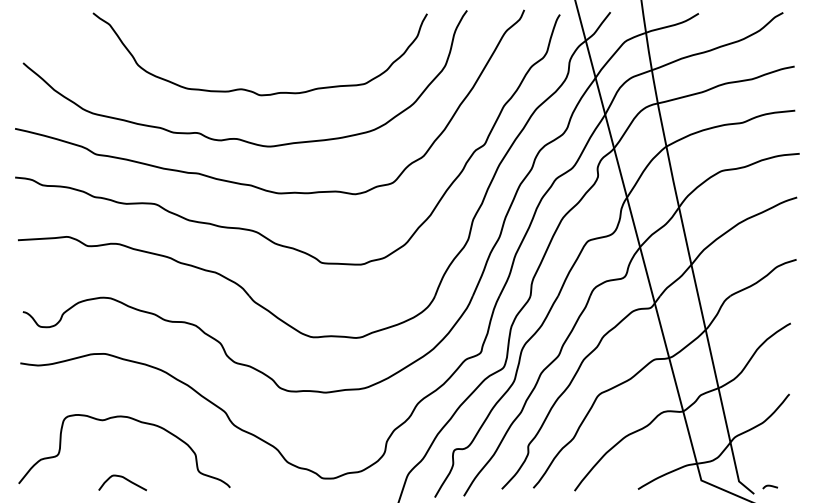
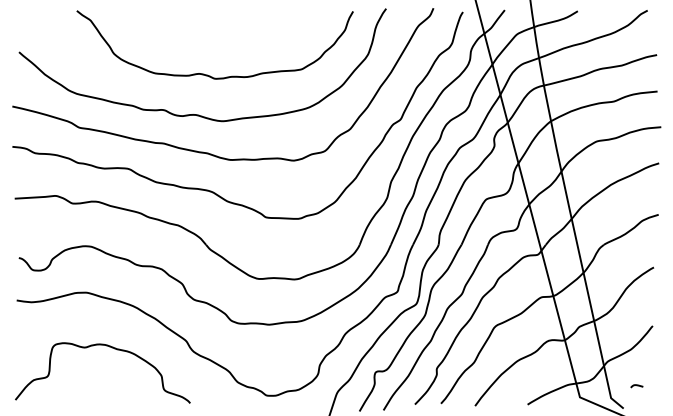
curve: (124, 479) -> (102, 396), removed
curve: (770, 486) -> (637, 385), moved

